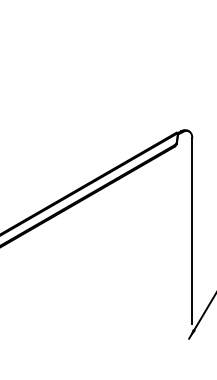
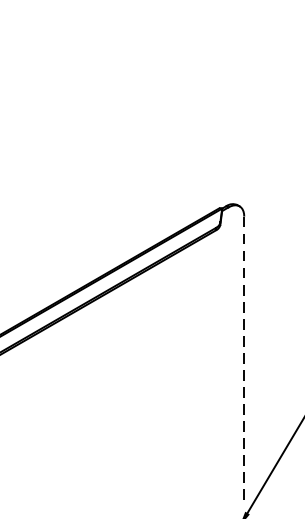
line: (192, 231) -> (244, 360), solid -> dashed

